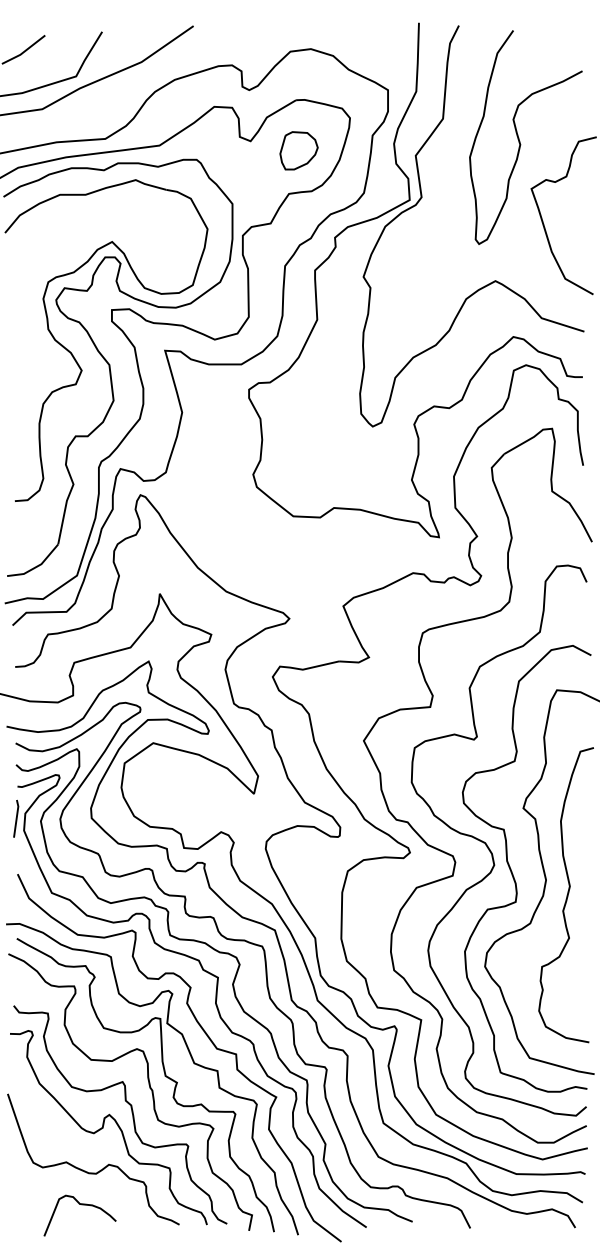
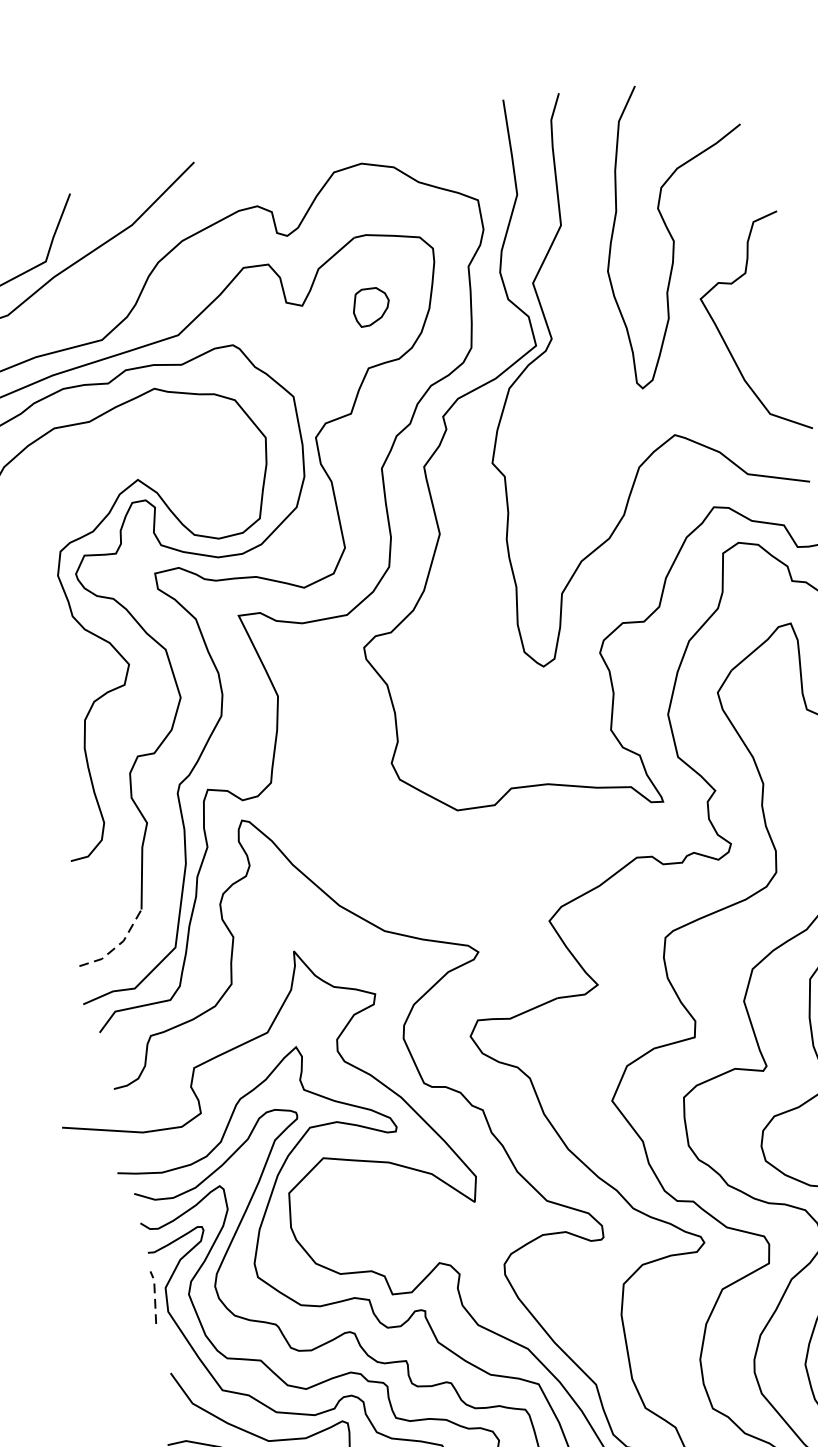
part: (298, 150) -> (370, 306), size x0.7
line: (36, 566) -> (117, 945), solid -> dashed
line: (16, 818) -> (154, 1296), solid -> dashed

